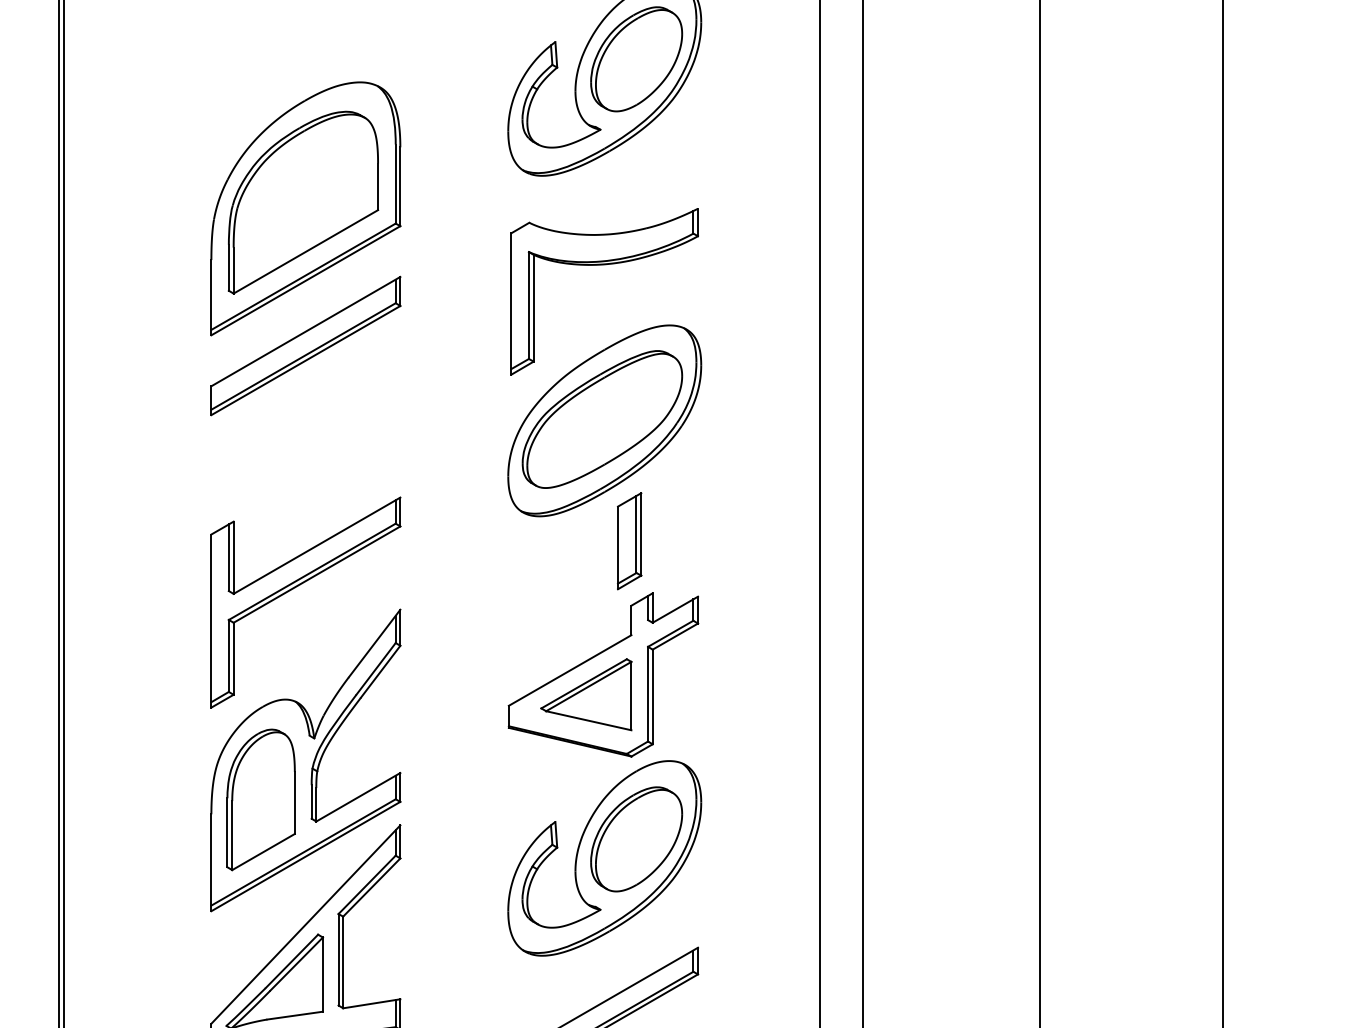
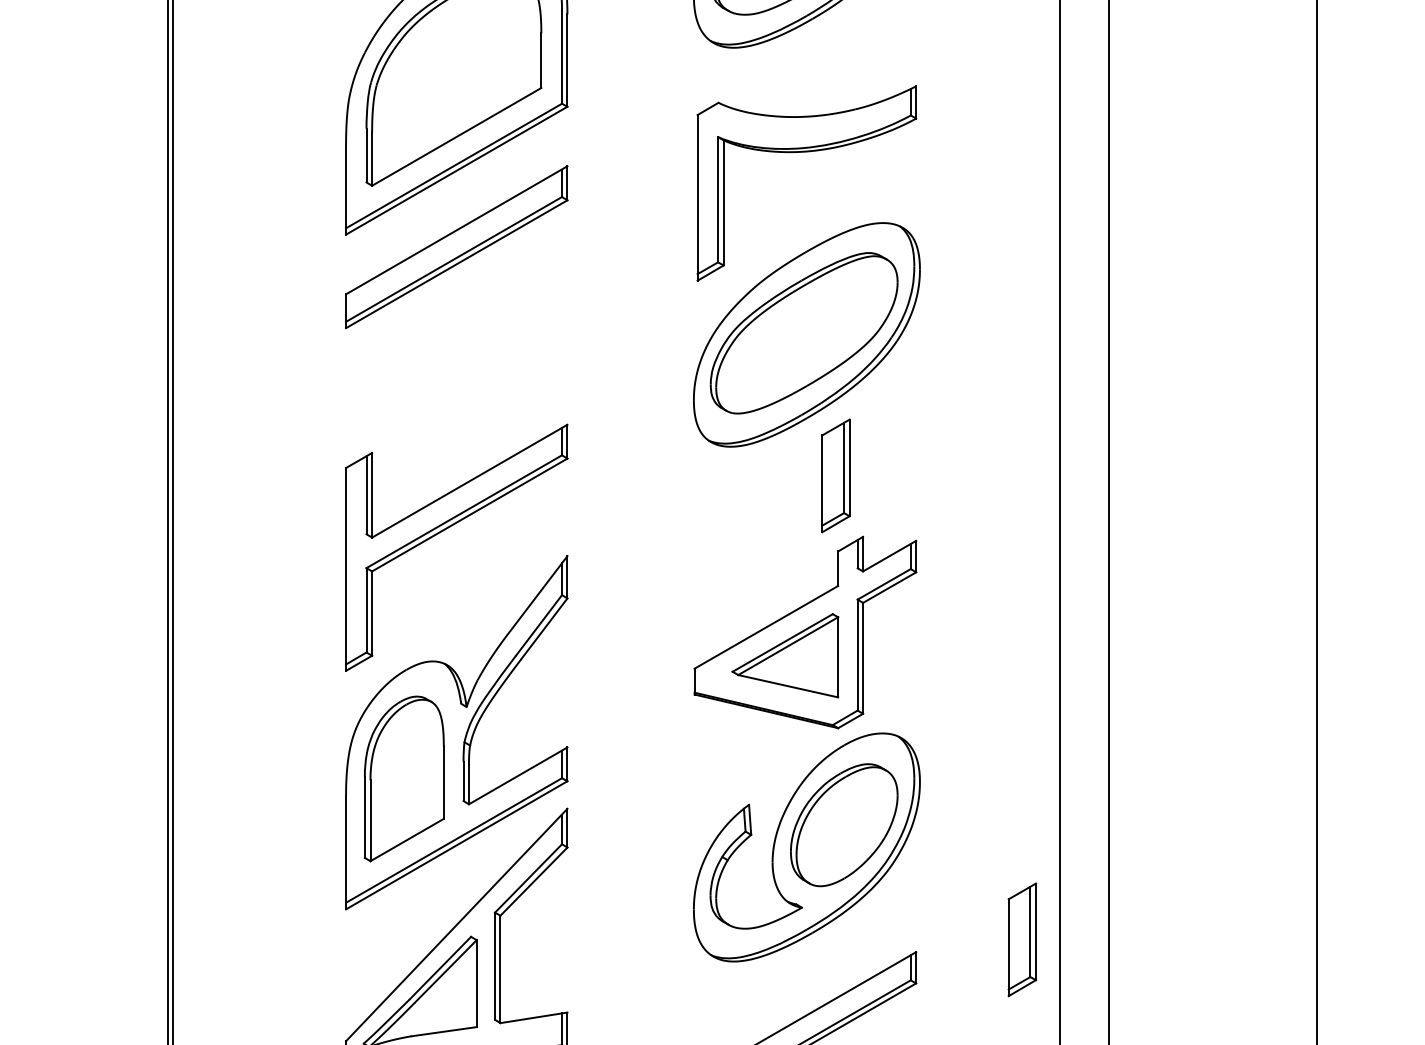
part: (788, 937) -> (1022, 940), added

